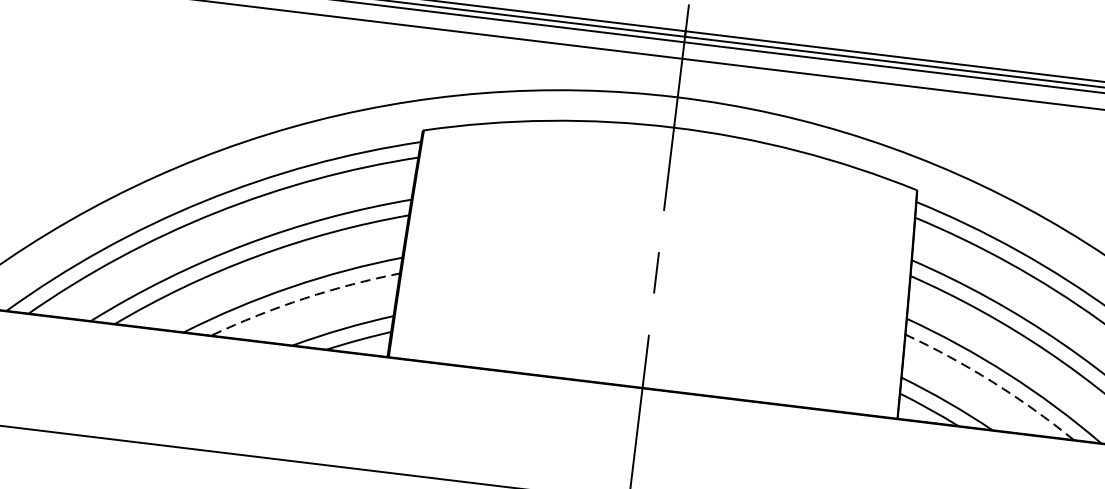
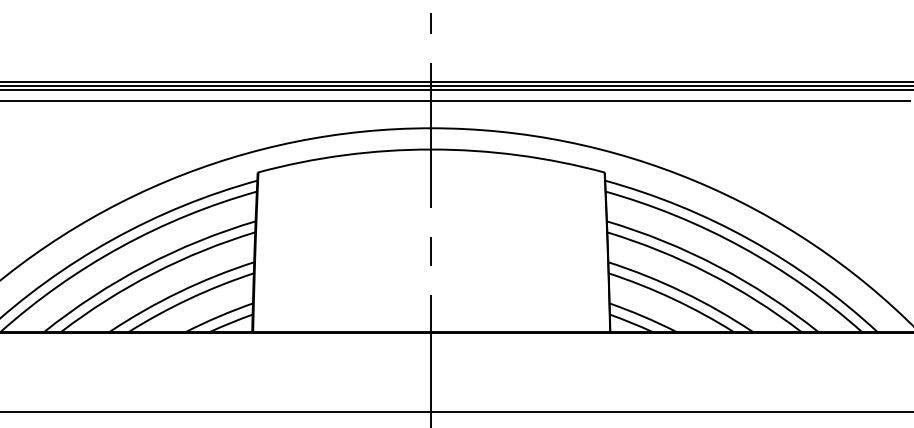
arc: (303, 298) -> (189, 298), dashed -> solid
arc: (993, 381) -> (673, 298), dashed -> solid

